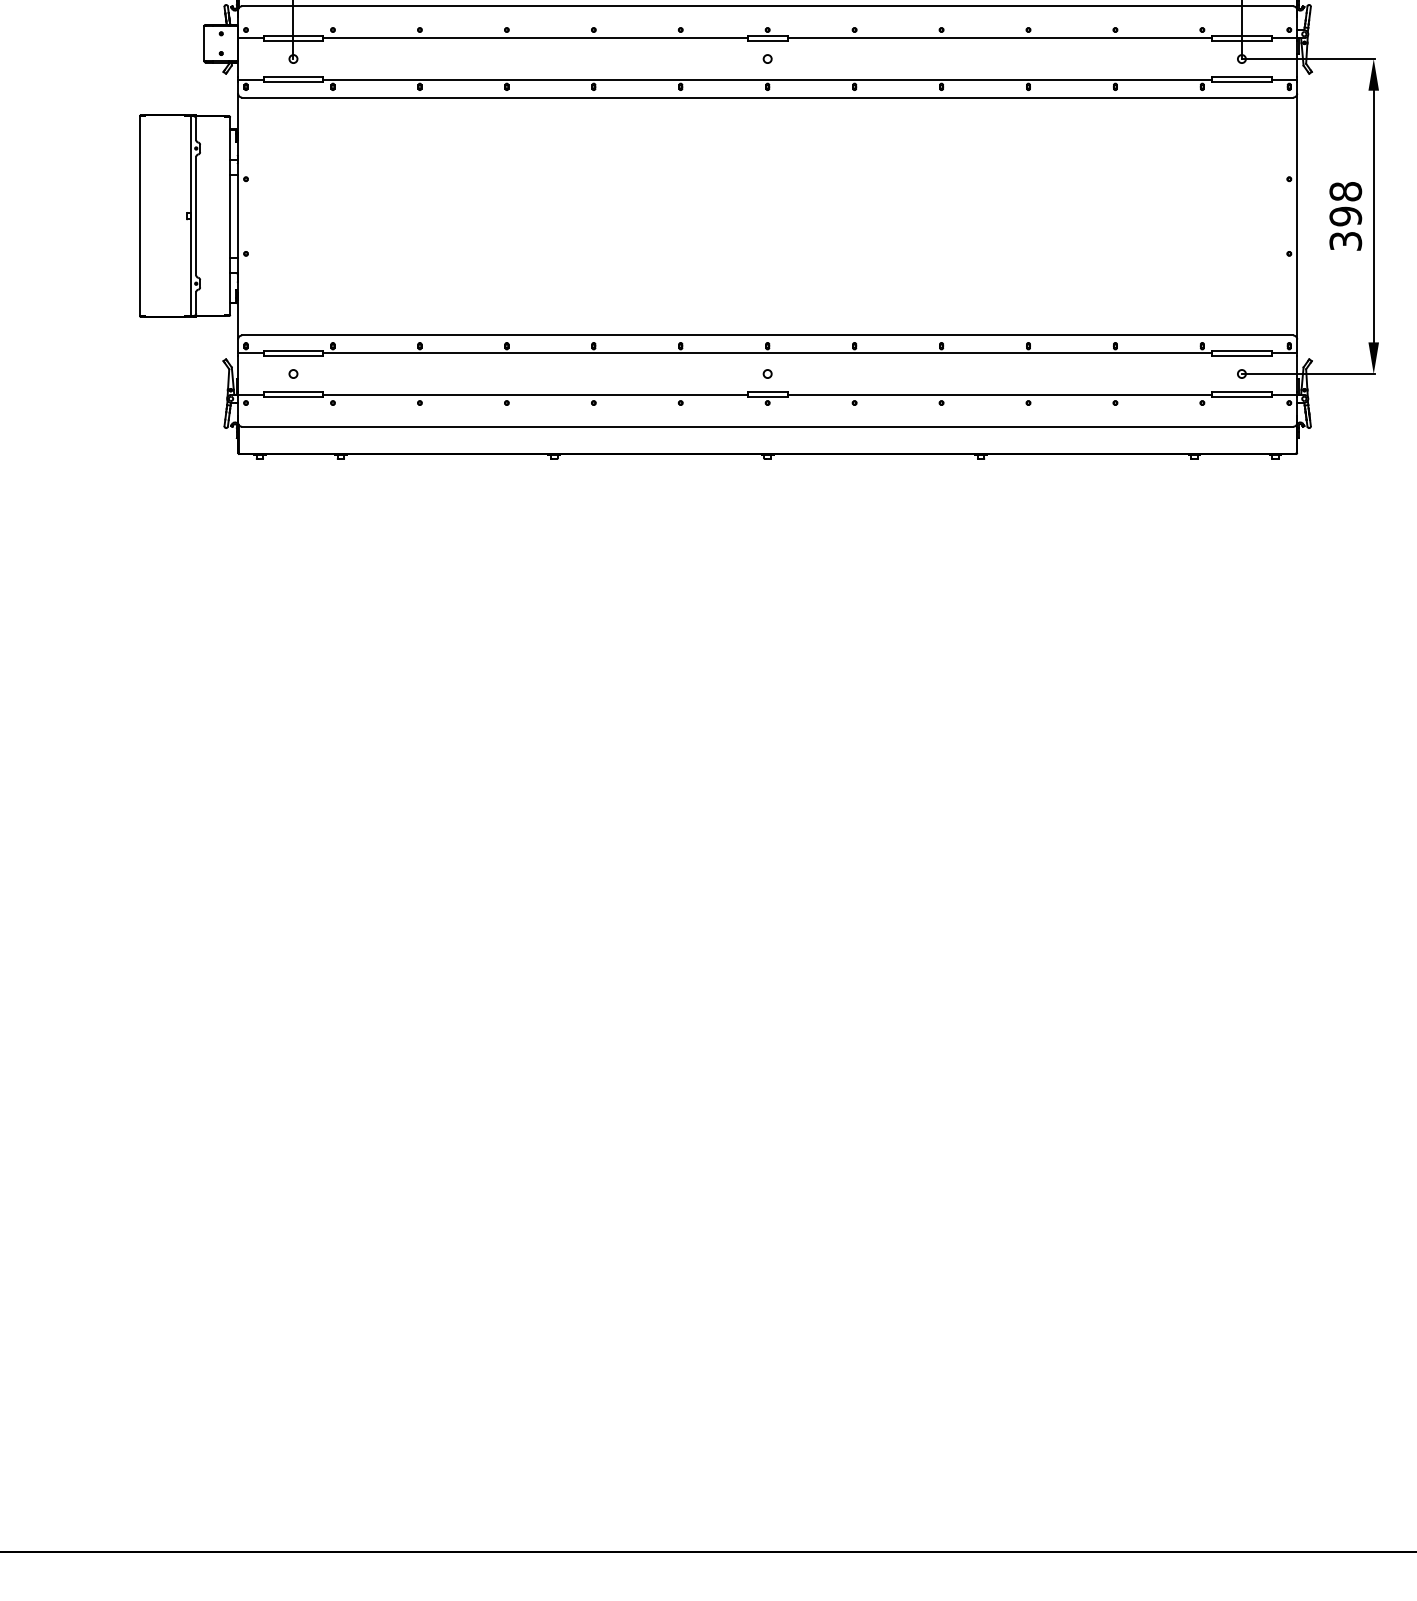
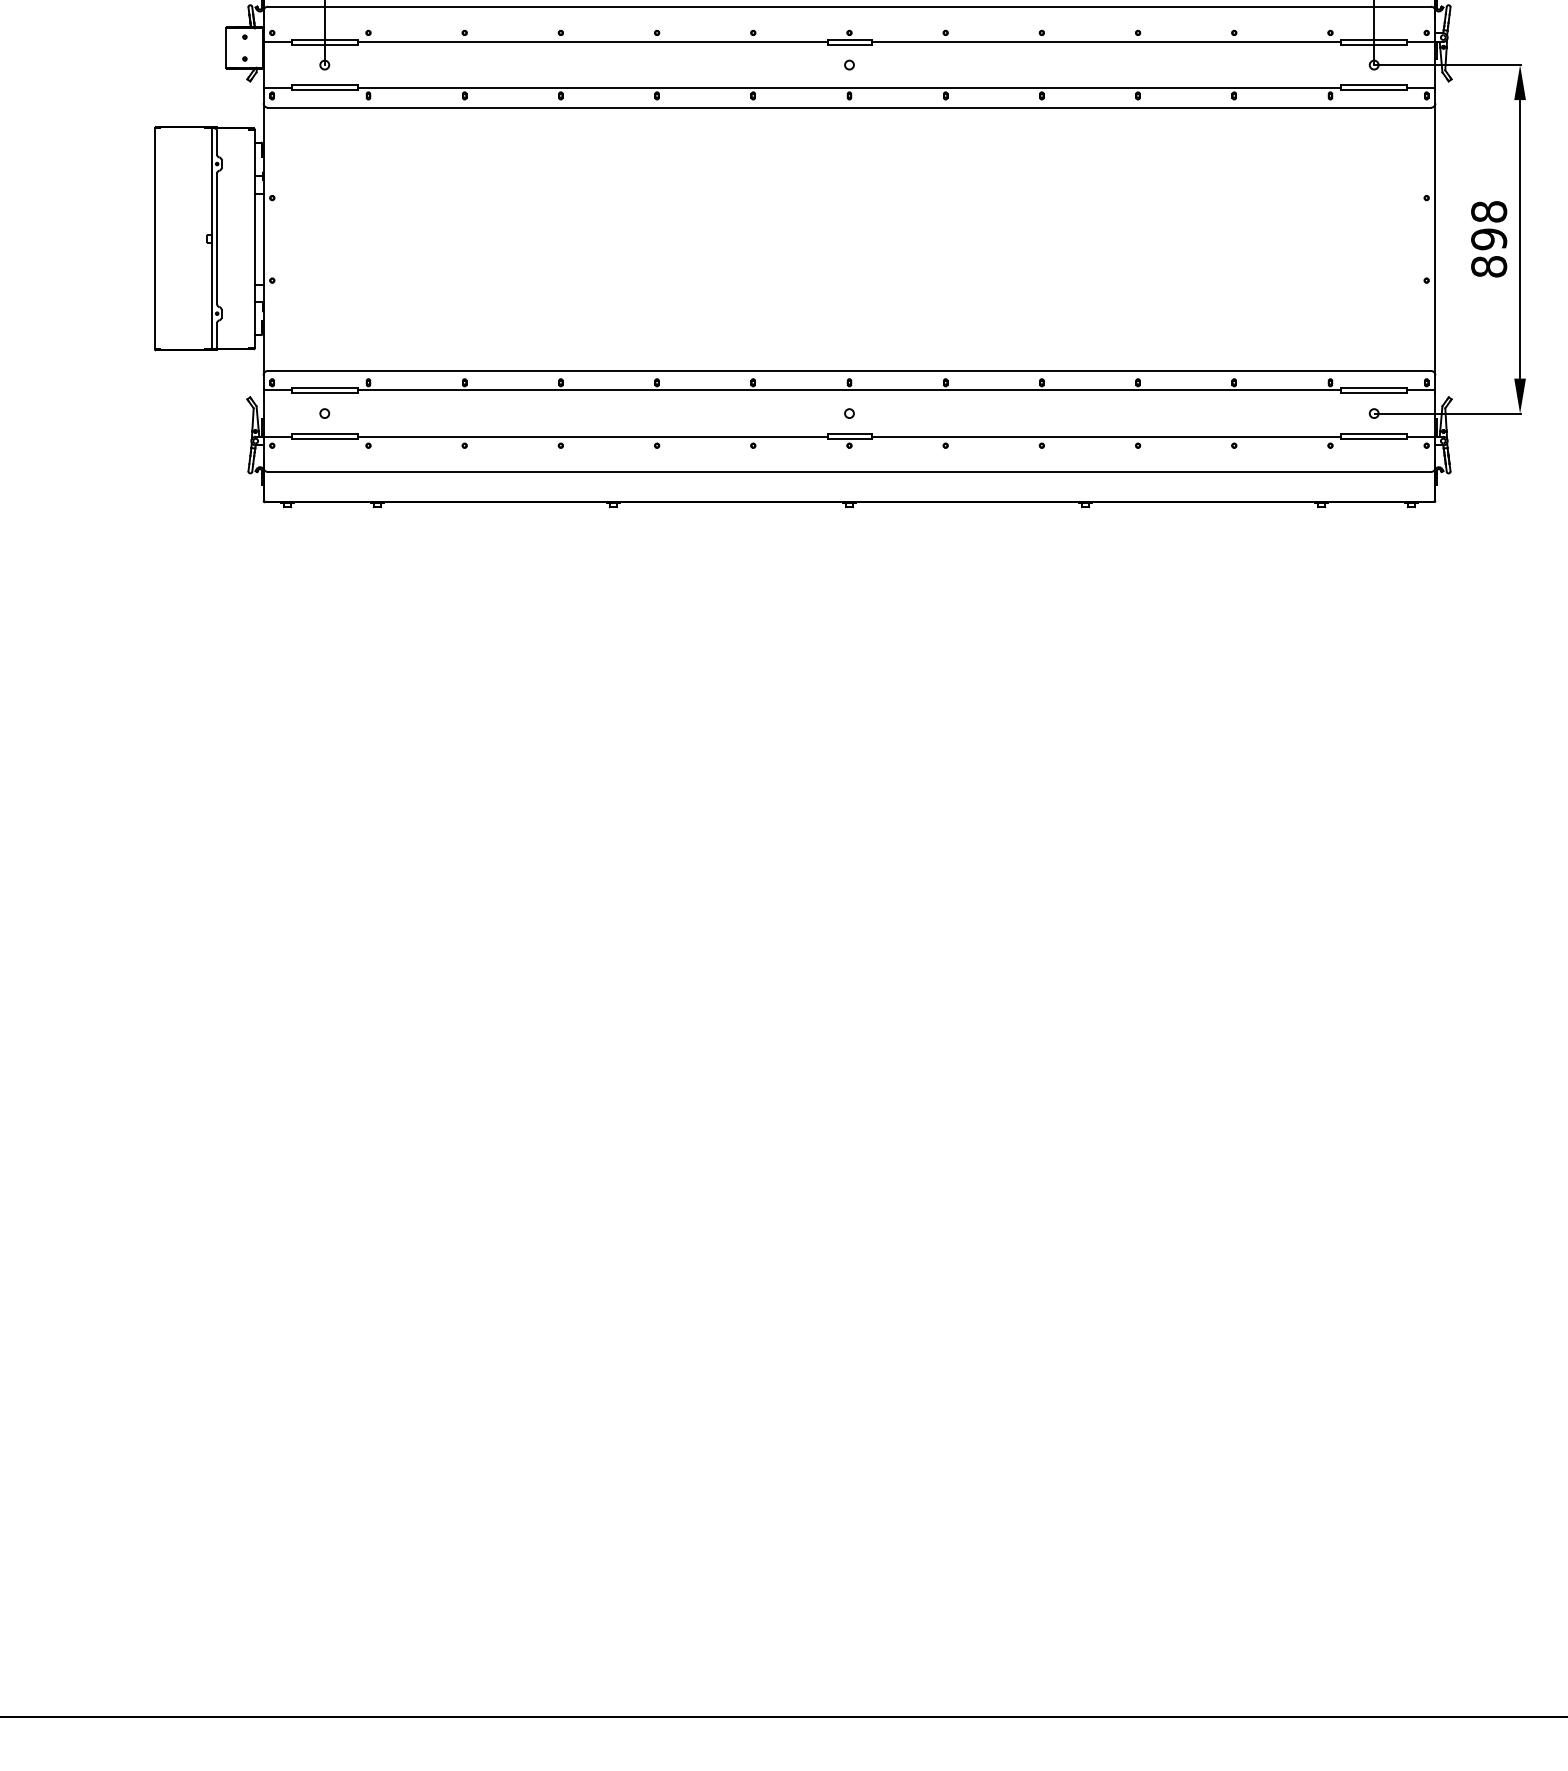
text: (1345, 240) -> (1488, 265), 398 -> 898

